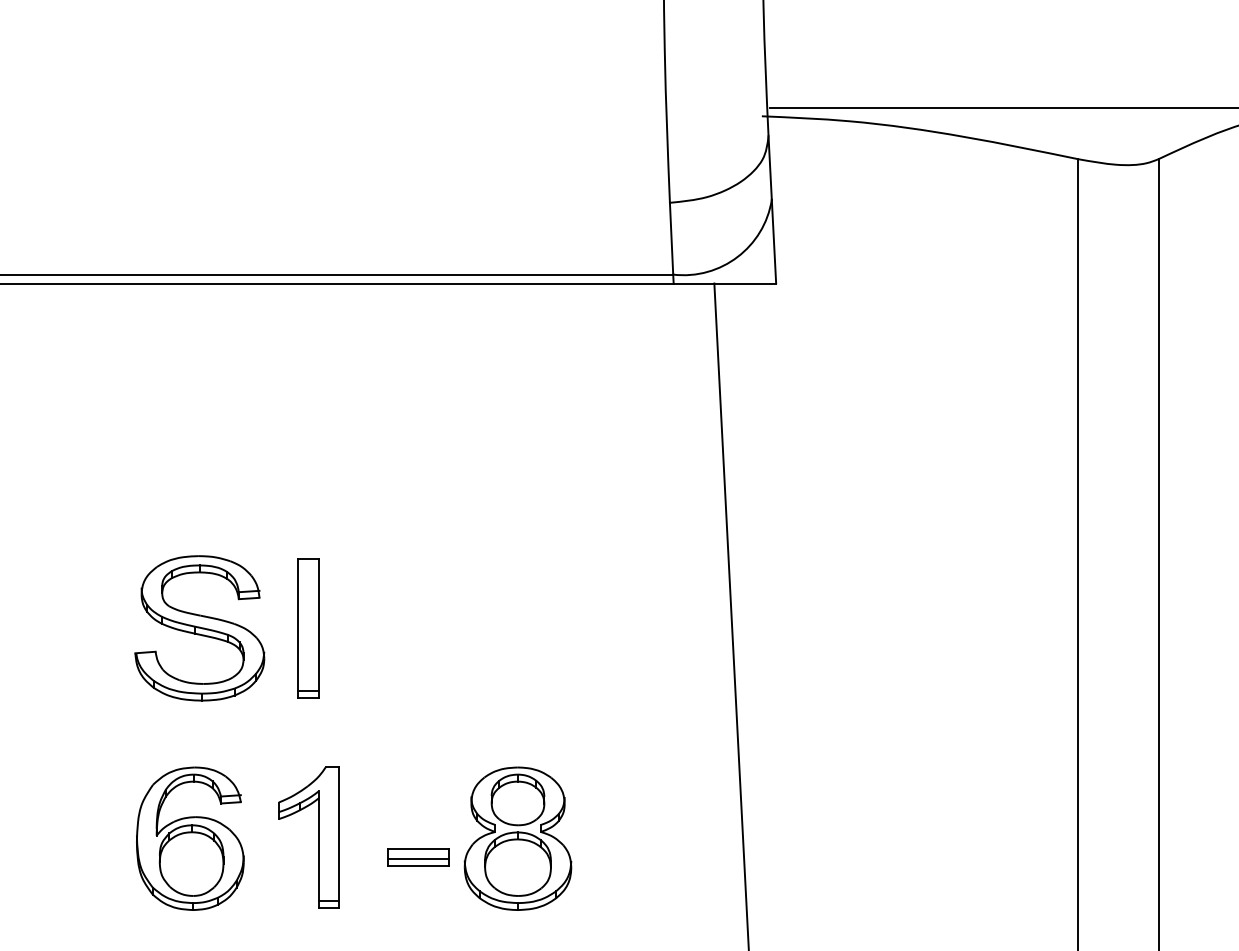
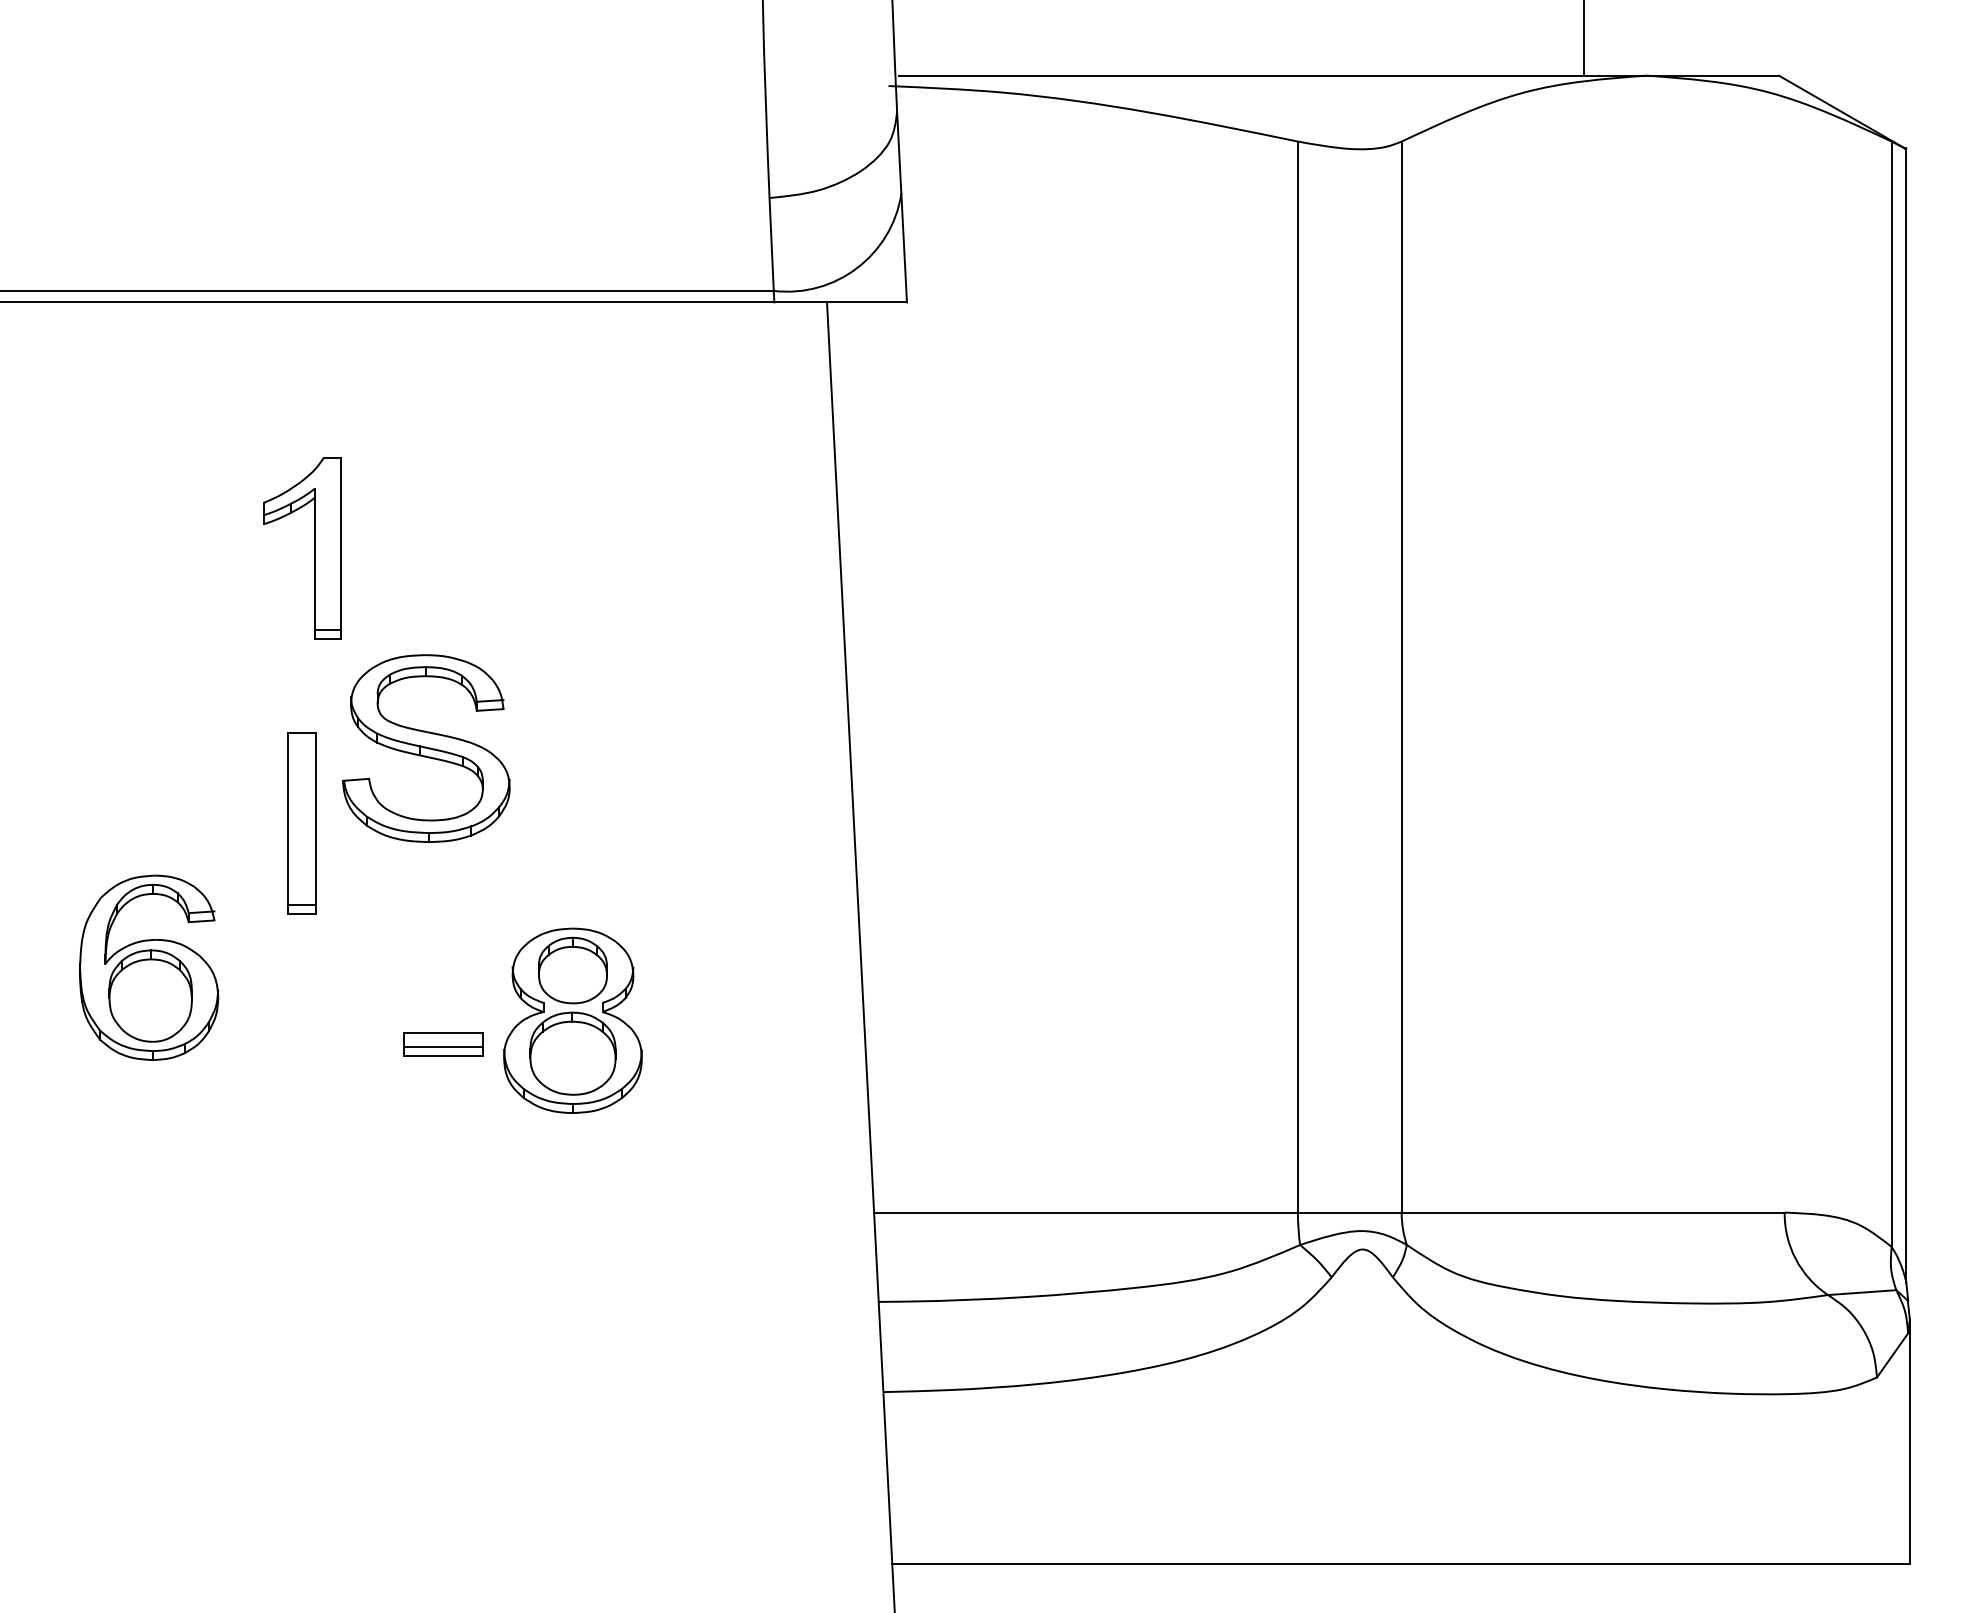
part: (199, 628) -> (426, 748), moved
part: (308, 628) -> (301, 823), moved
part: (318, 837) -> (314, 548), moved
part: (190, 838) -> (149, 967), moved

